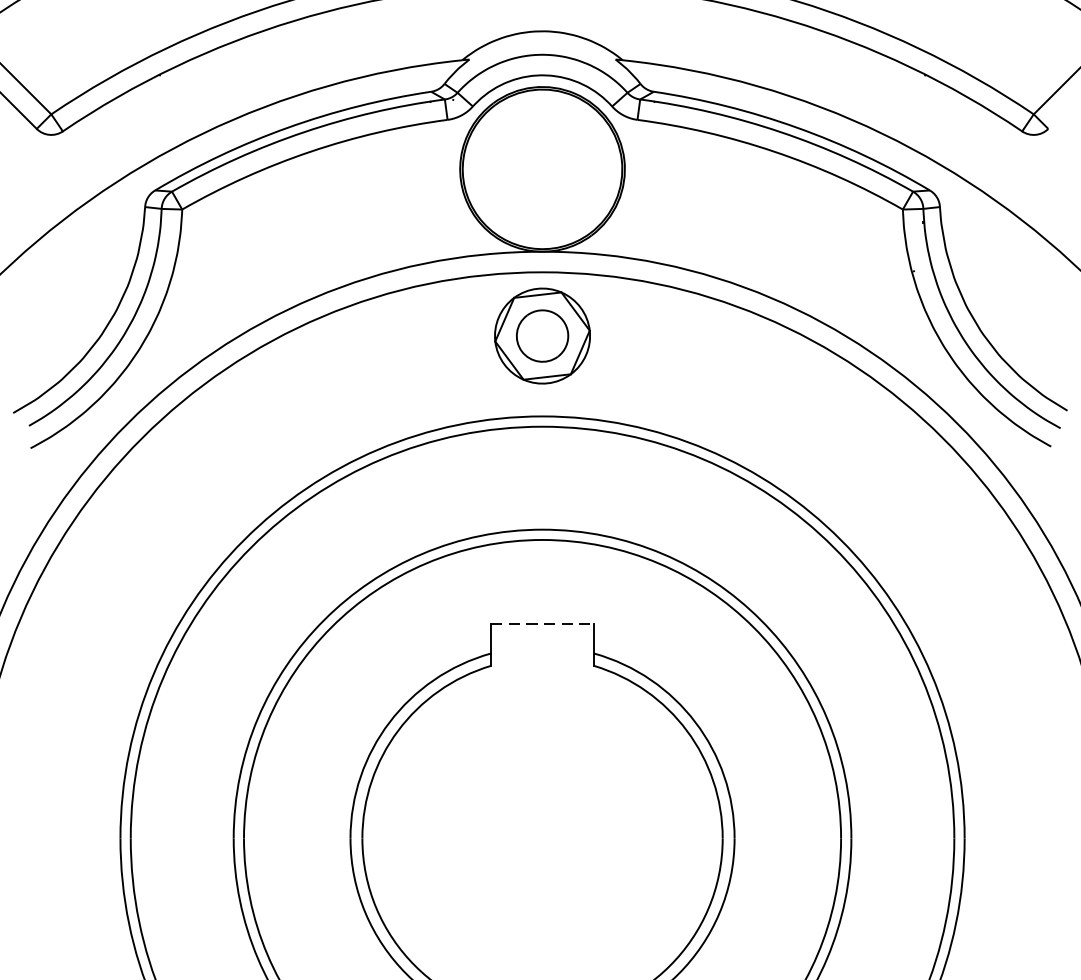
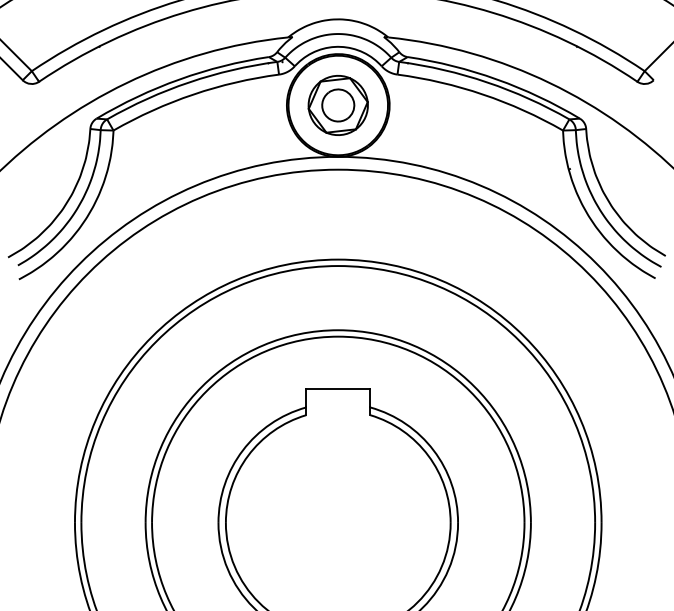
part: (541, 336) -> (337, 105), moved
line: (542, 624) -> (338, 389), dashed -> solid

